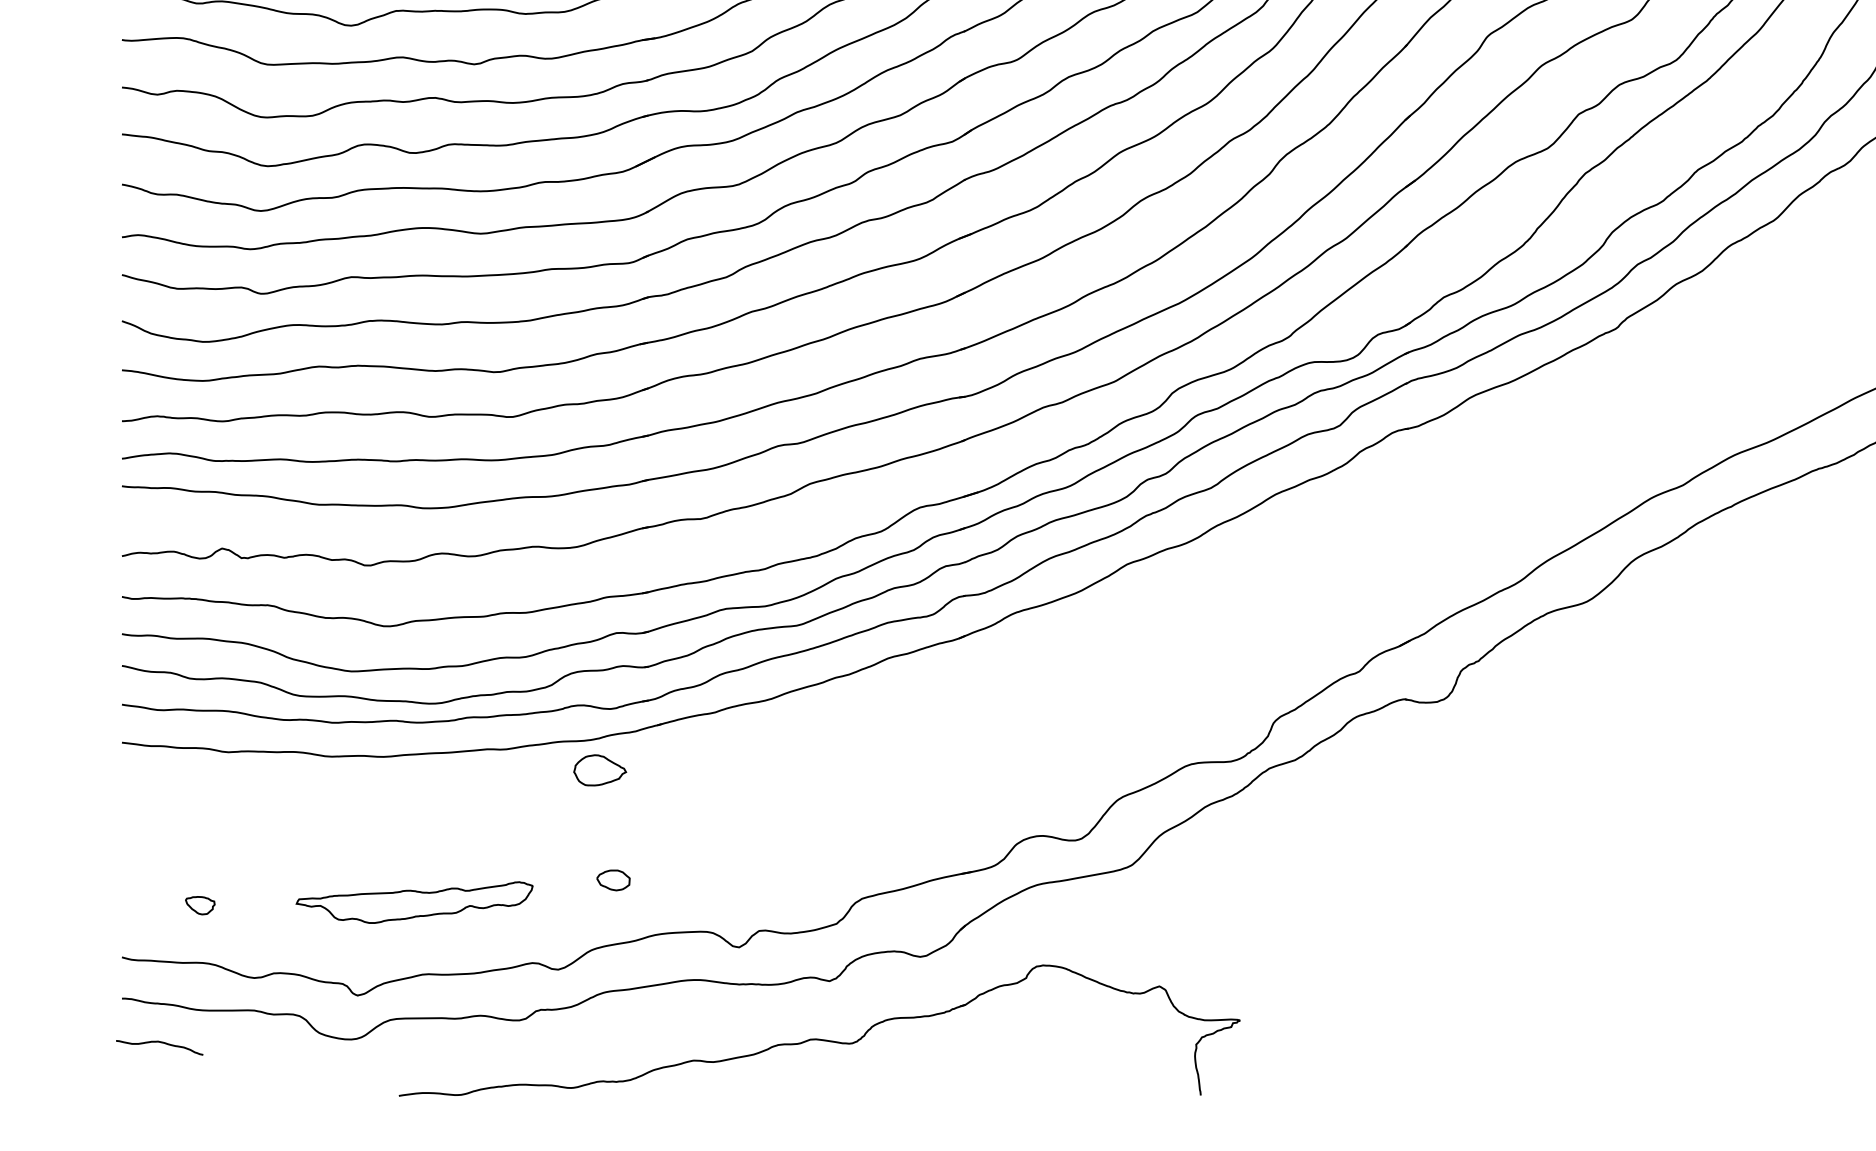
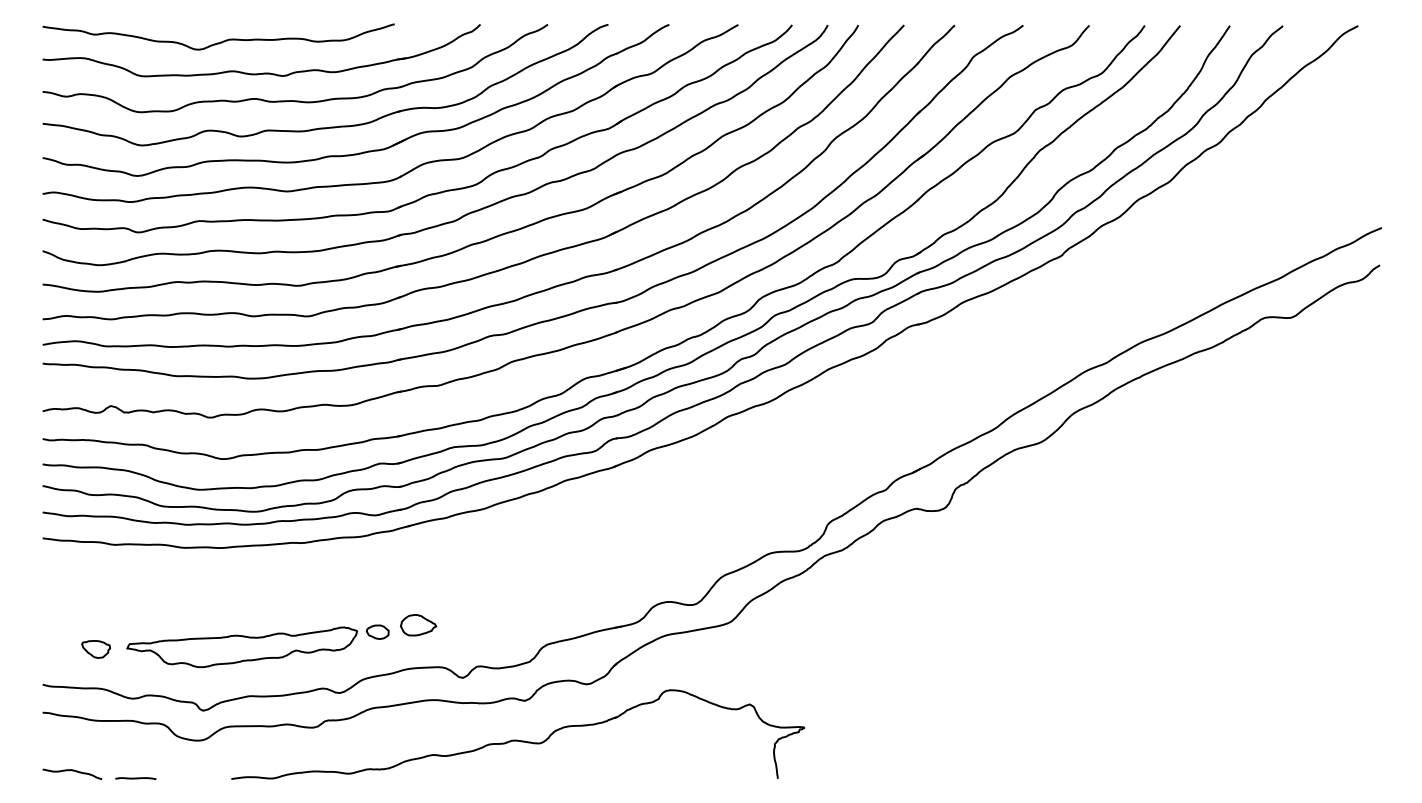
part: (600, 770) -> (418, 625), moved
part: (413, 902) -> (241, 647), size x1.43
part: (199, 905) -> (95, 649), size x1.43
curve: (159, 1043) -> (72, 771), moved
line: (258, 1095) -> (135, 778), added

